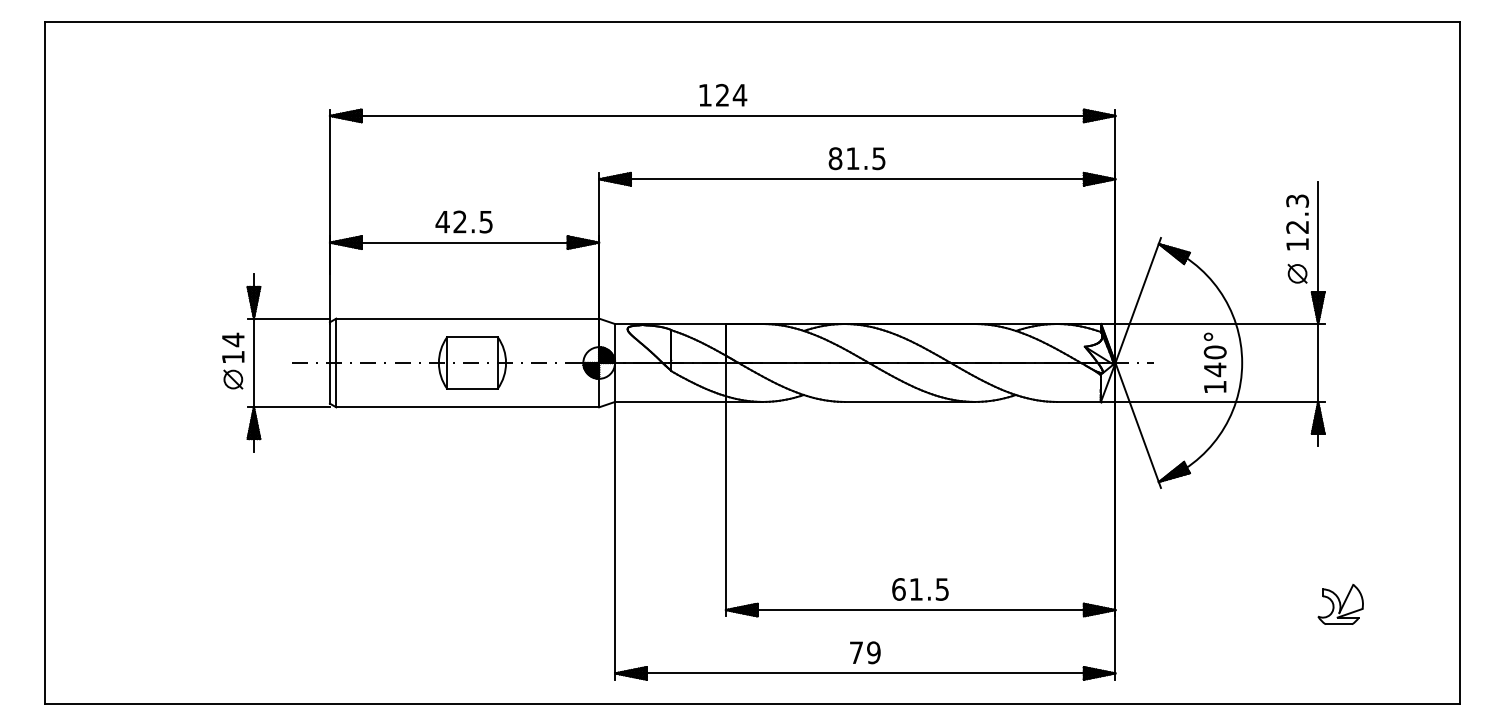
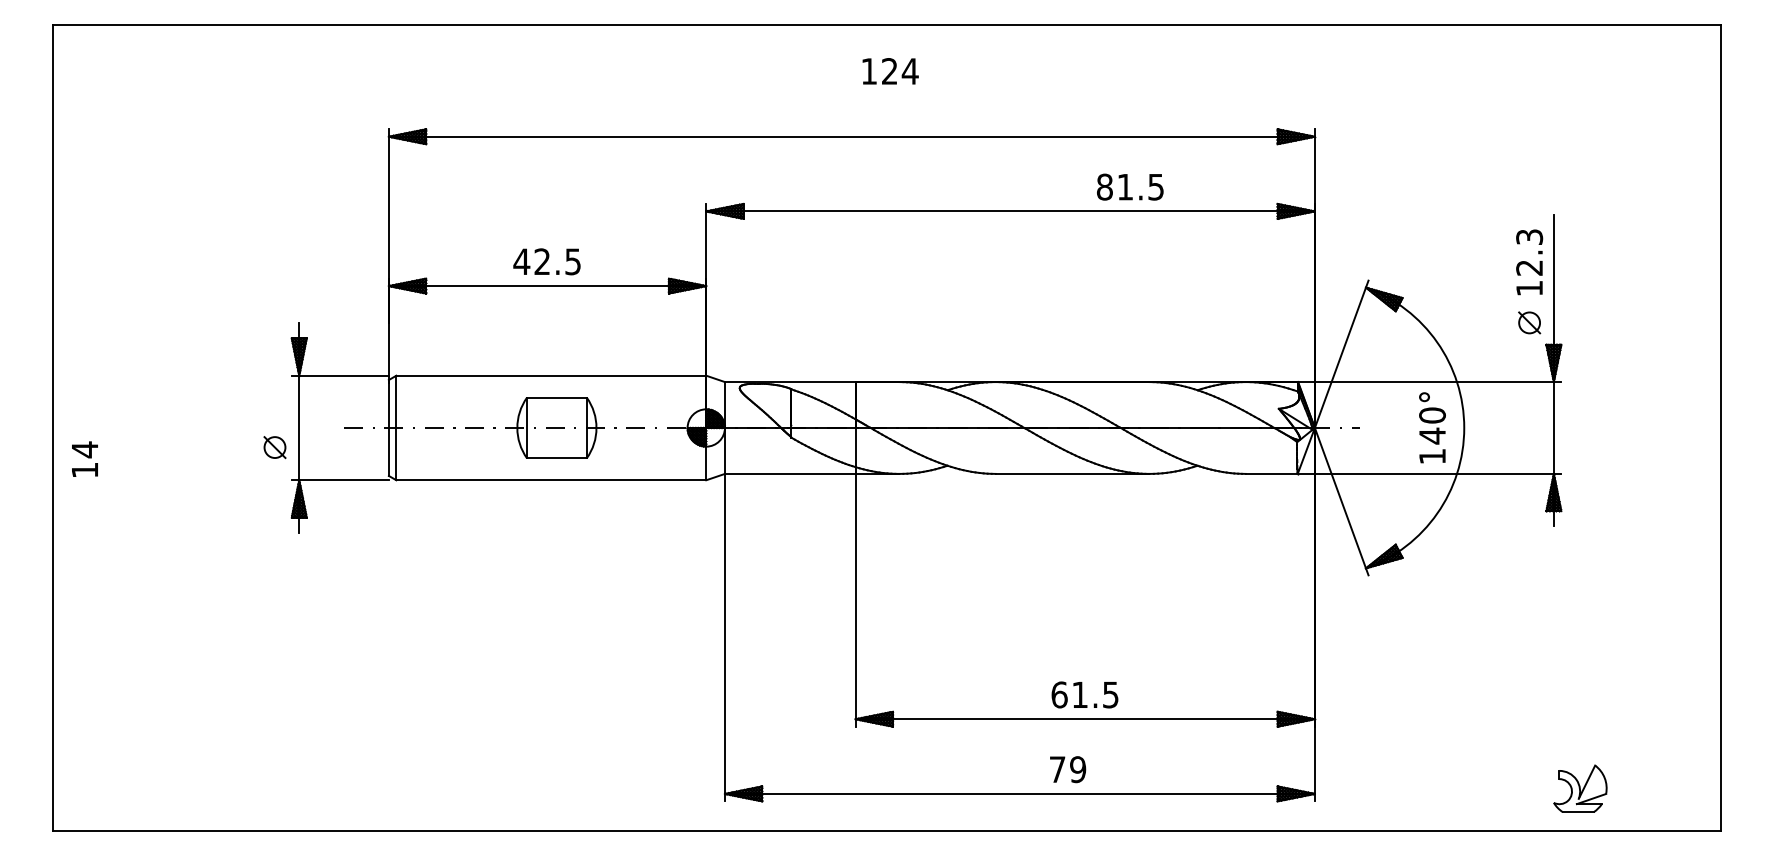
text: (723, 95) -> (890, 71), moved
text: (857, 158) -> (1130, 186), moved
text: (232, 347) -> (84, 458), moved
part: (1340, 604) -> (1580, 788), moved
text: (865, 652) -> (1068, 769), moved

